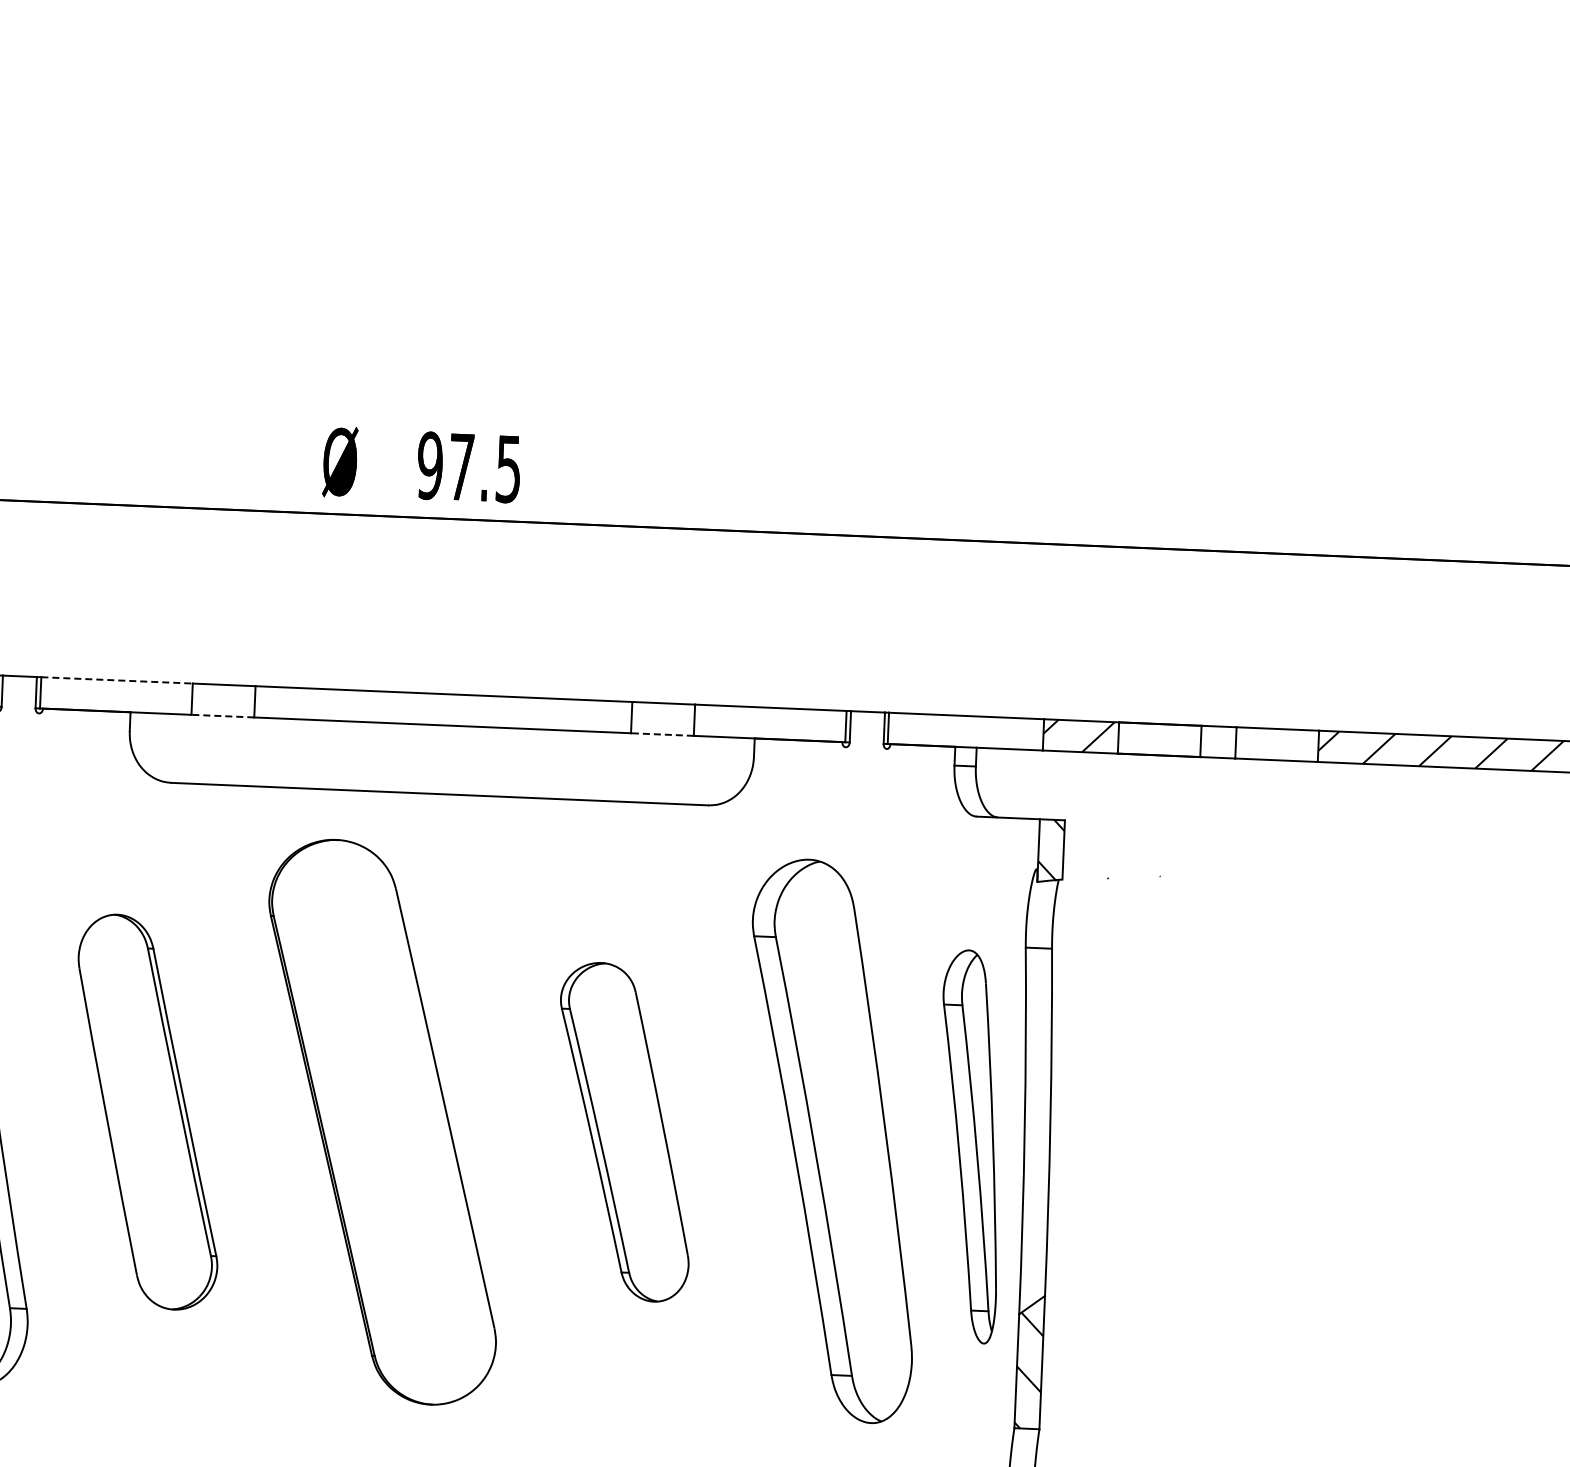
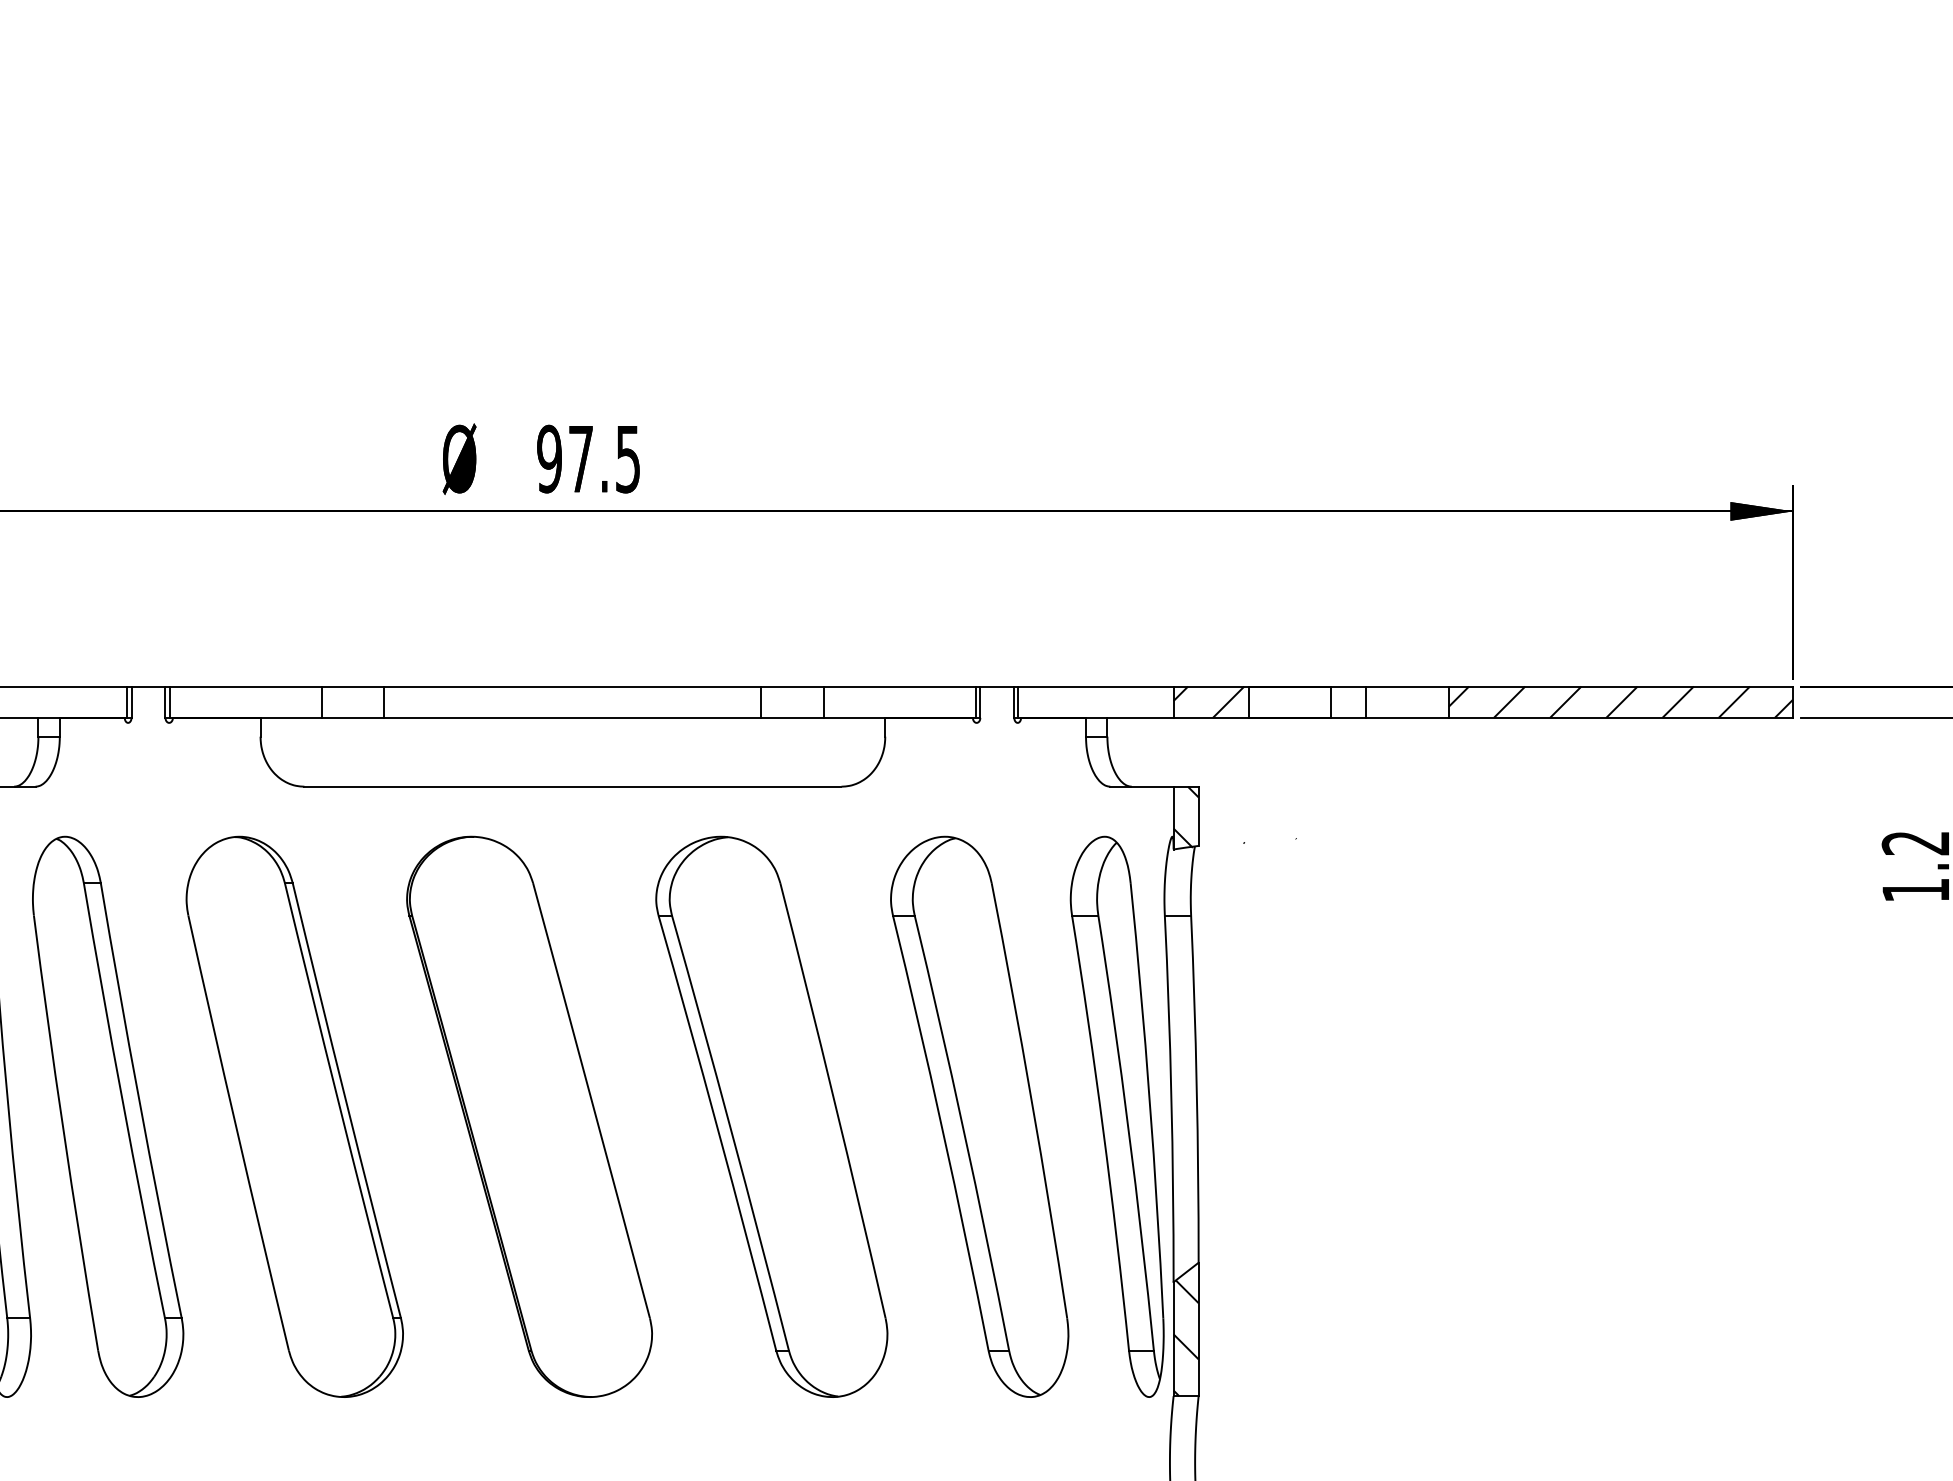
line: (116, 680) -> (245, 686), dashed -> solid
line: (222, 715) -> (352, 717), dashed -> solid
line: (662, 734) -> (792, 717), dashed -> solid
part: (147, 1111) -> (294, 1116), size x1.43
part: (624, 1131) -> (771, 1116), size x1.67
part: (969, 1146) -> (1116, 1116), size x1.43

